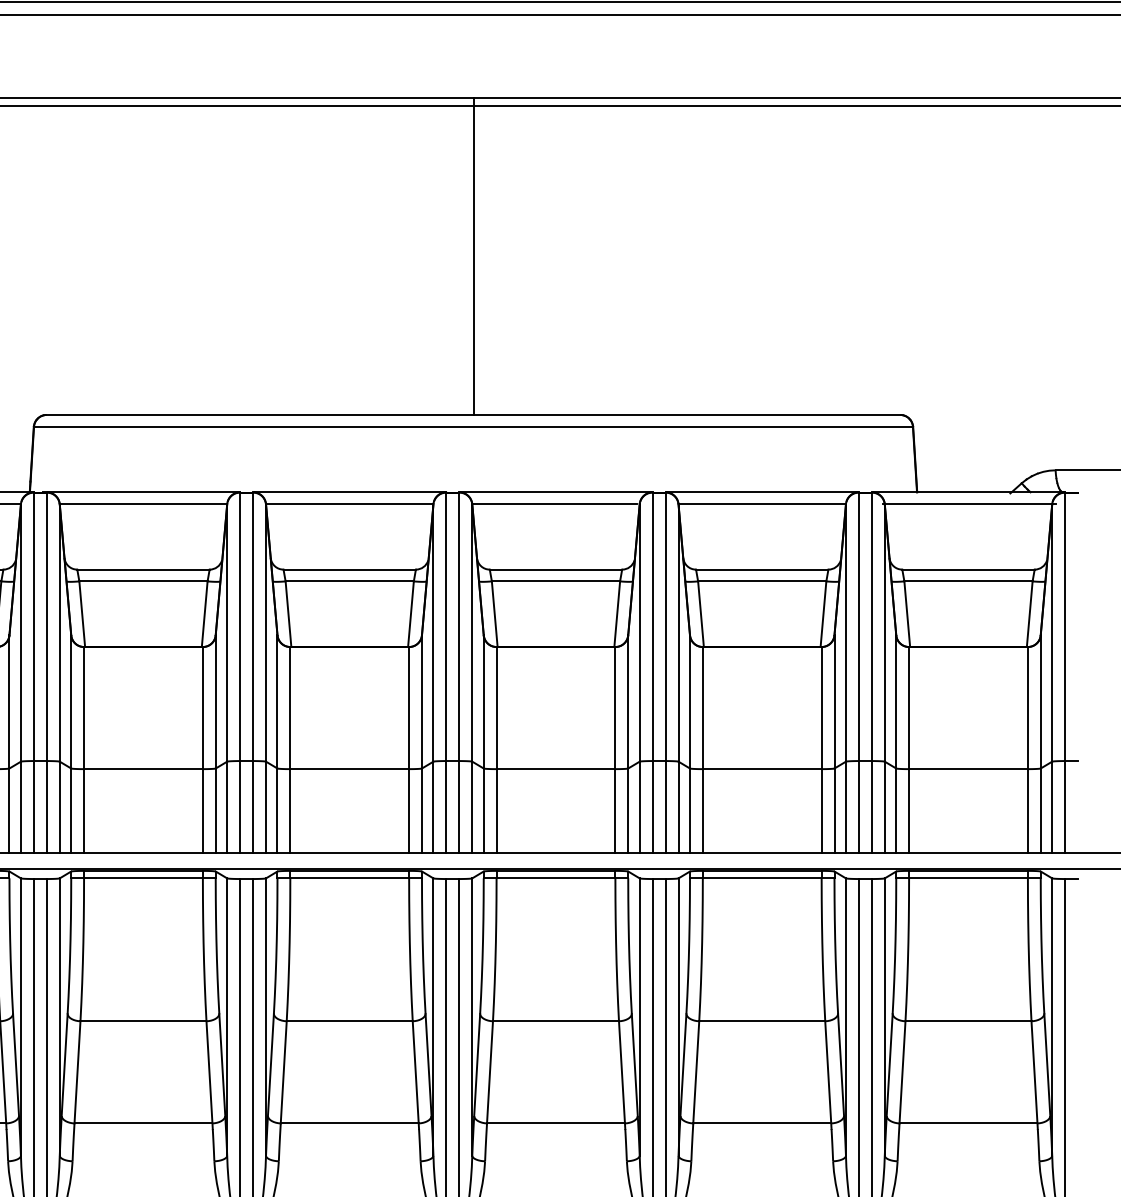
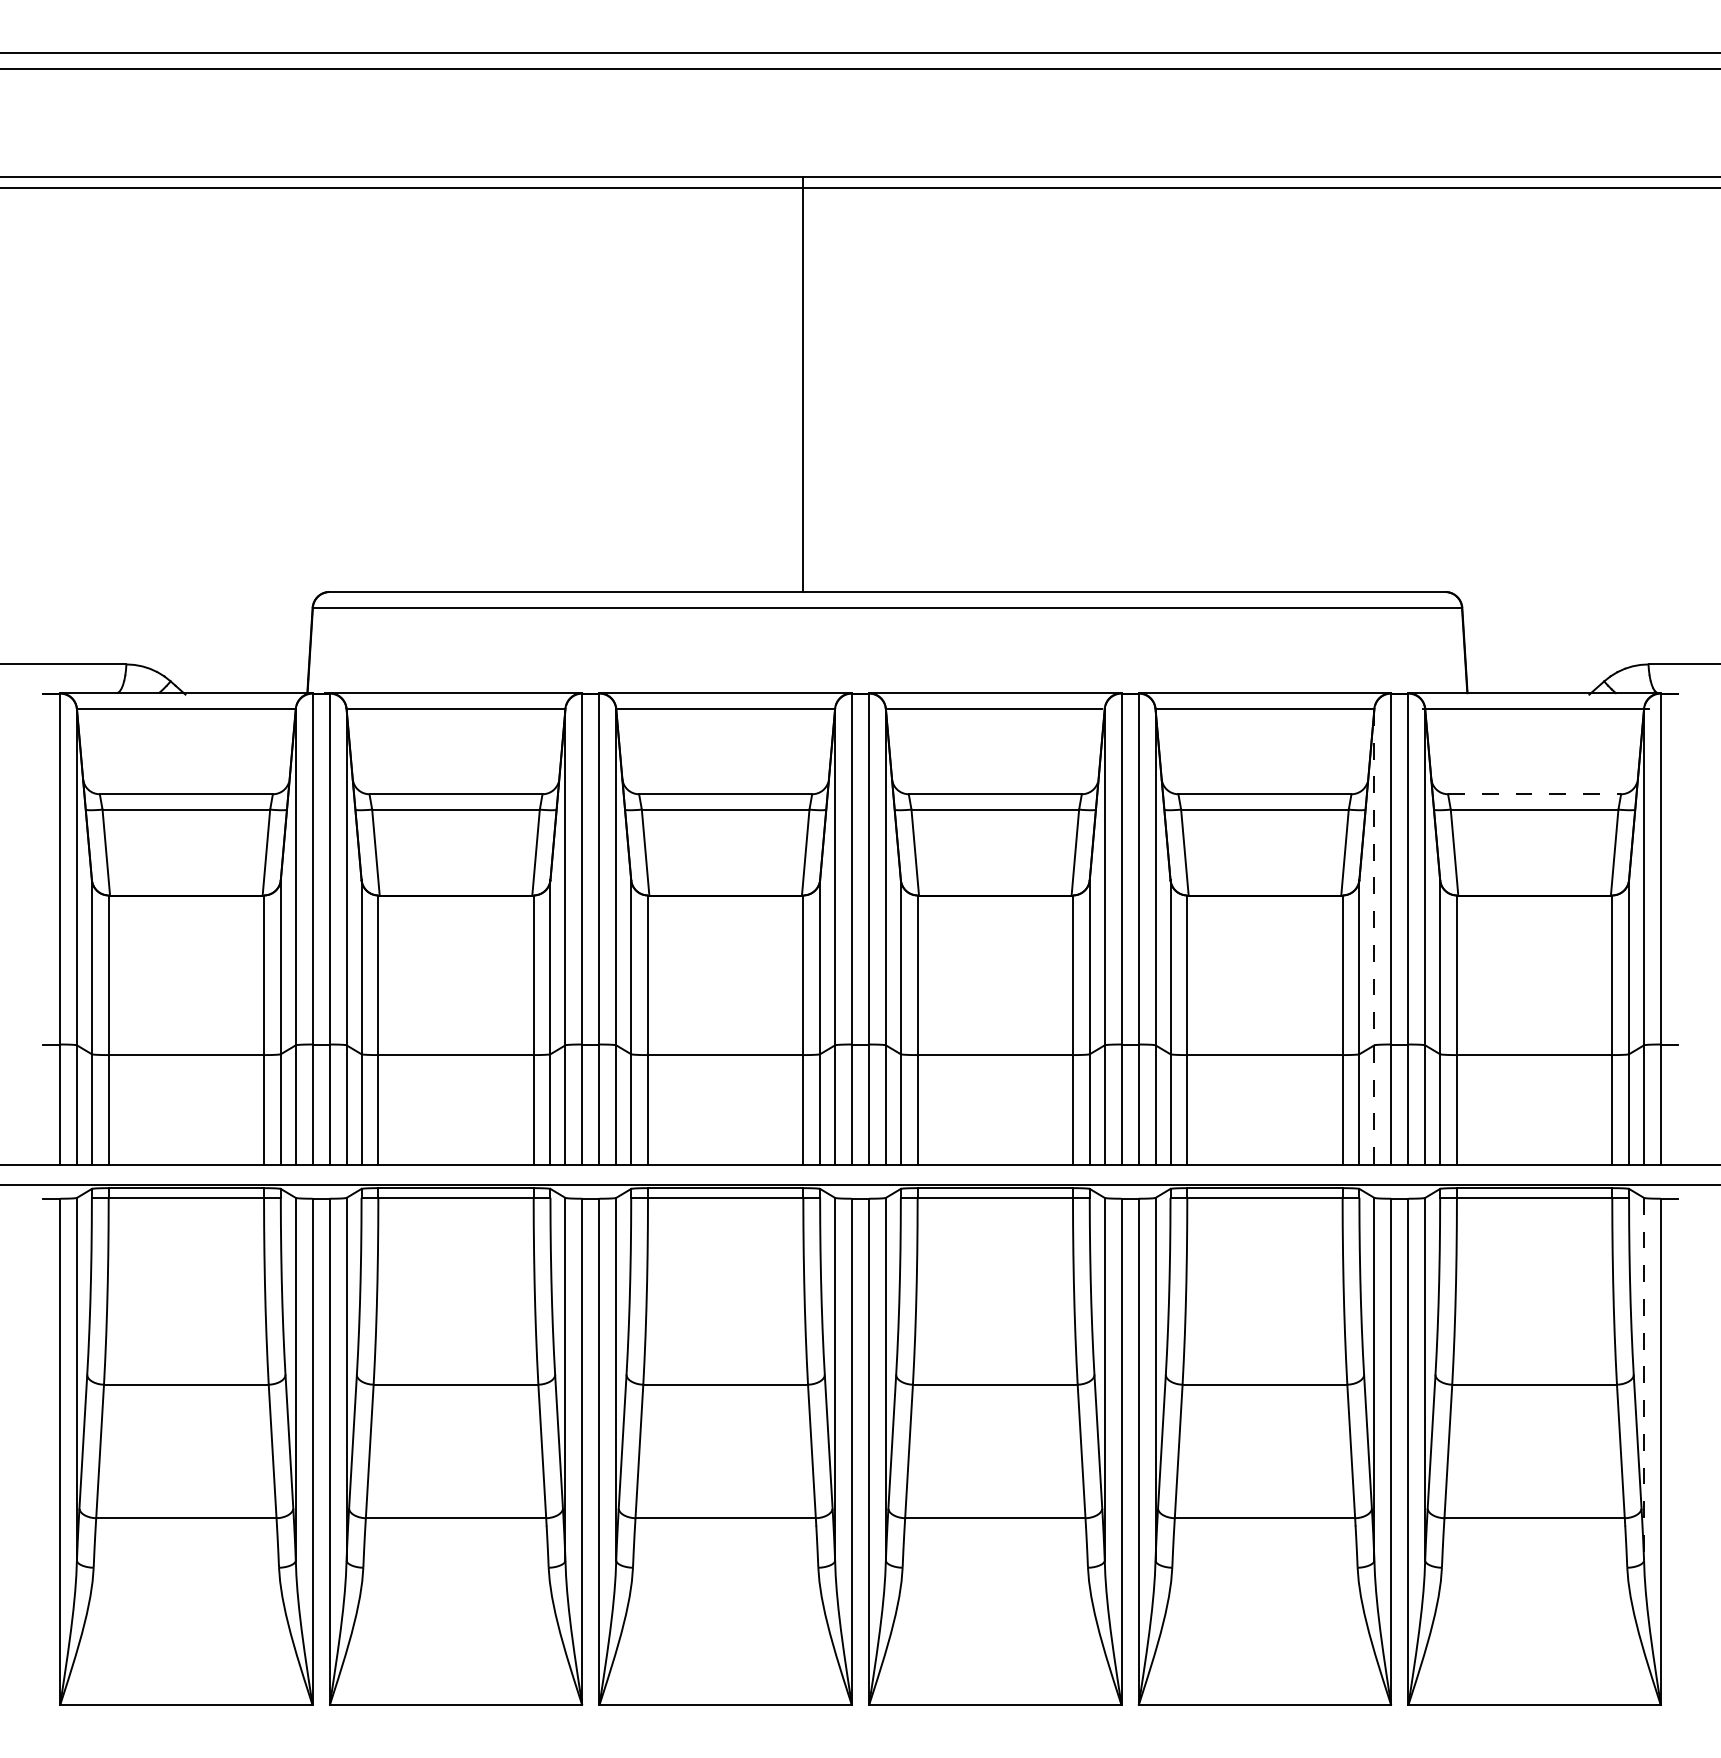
line: (473, 256) -> (803, 384), moved
line: (968, 569) -> (1534, 794), solid -> dashed
line: (846, 679) -> (1374, 937), solid -> dashed
line: (1052, 1017) -> (1644, 1379), solid -> dashed

